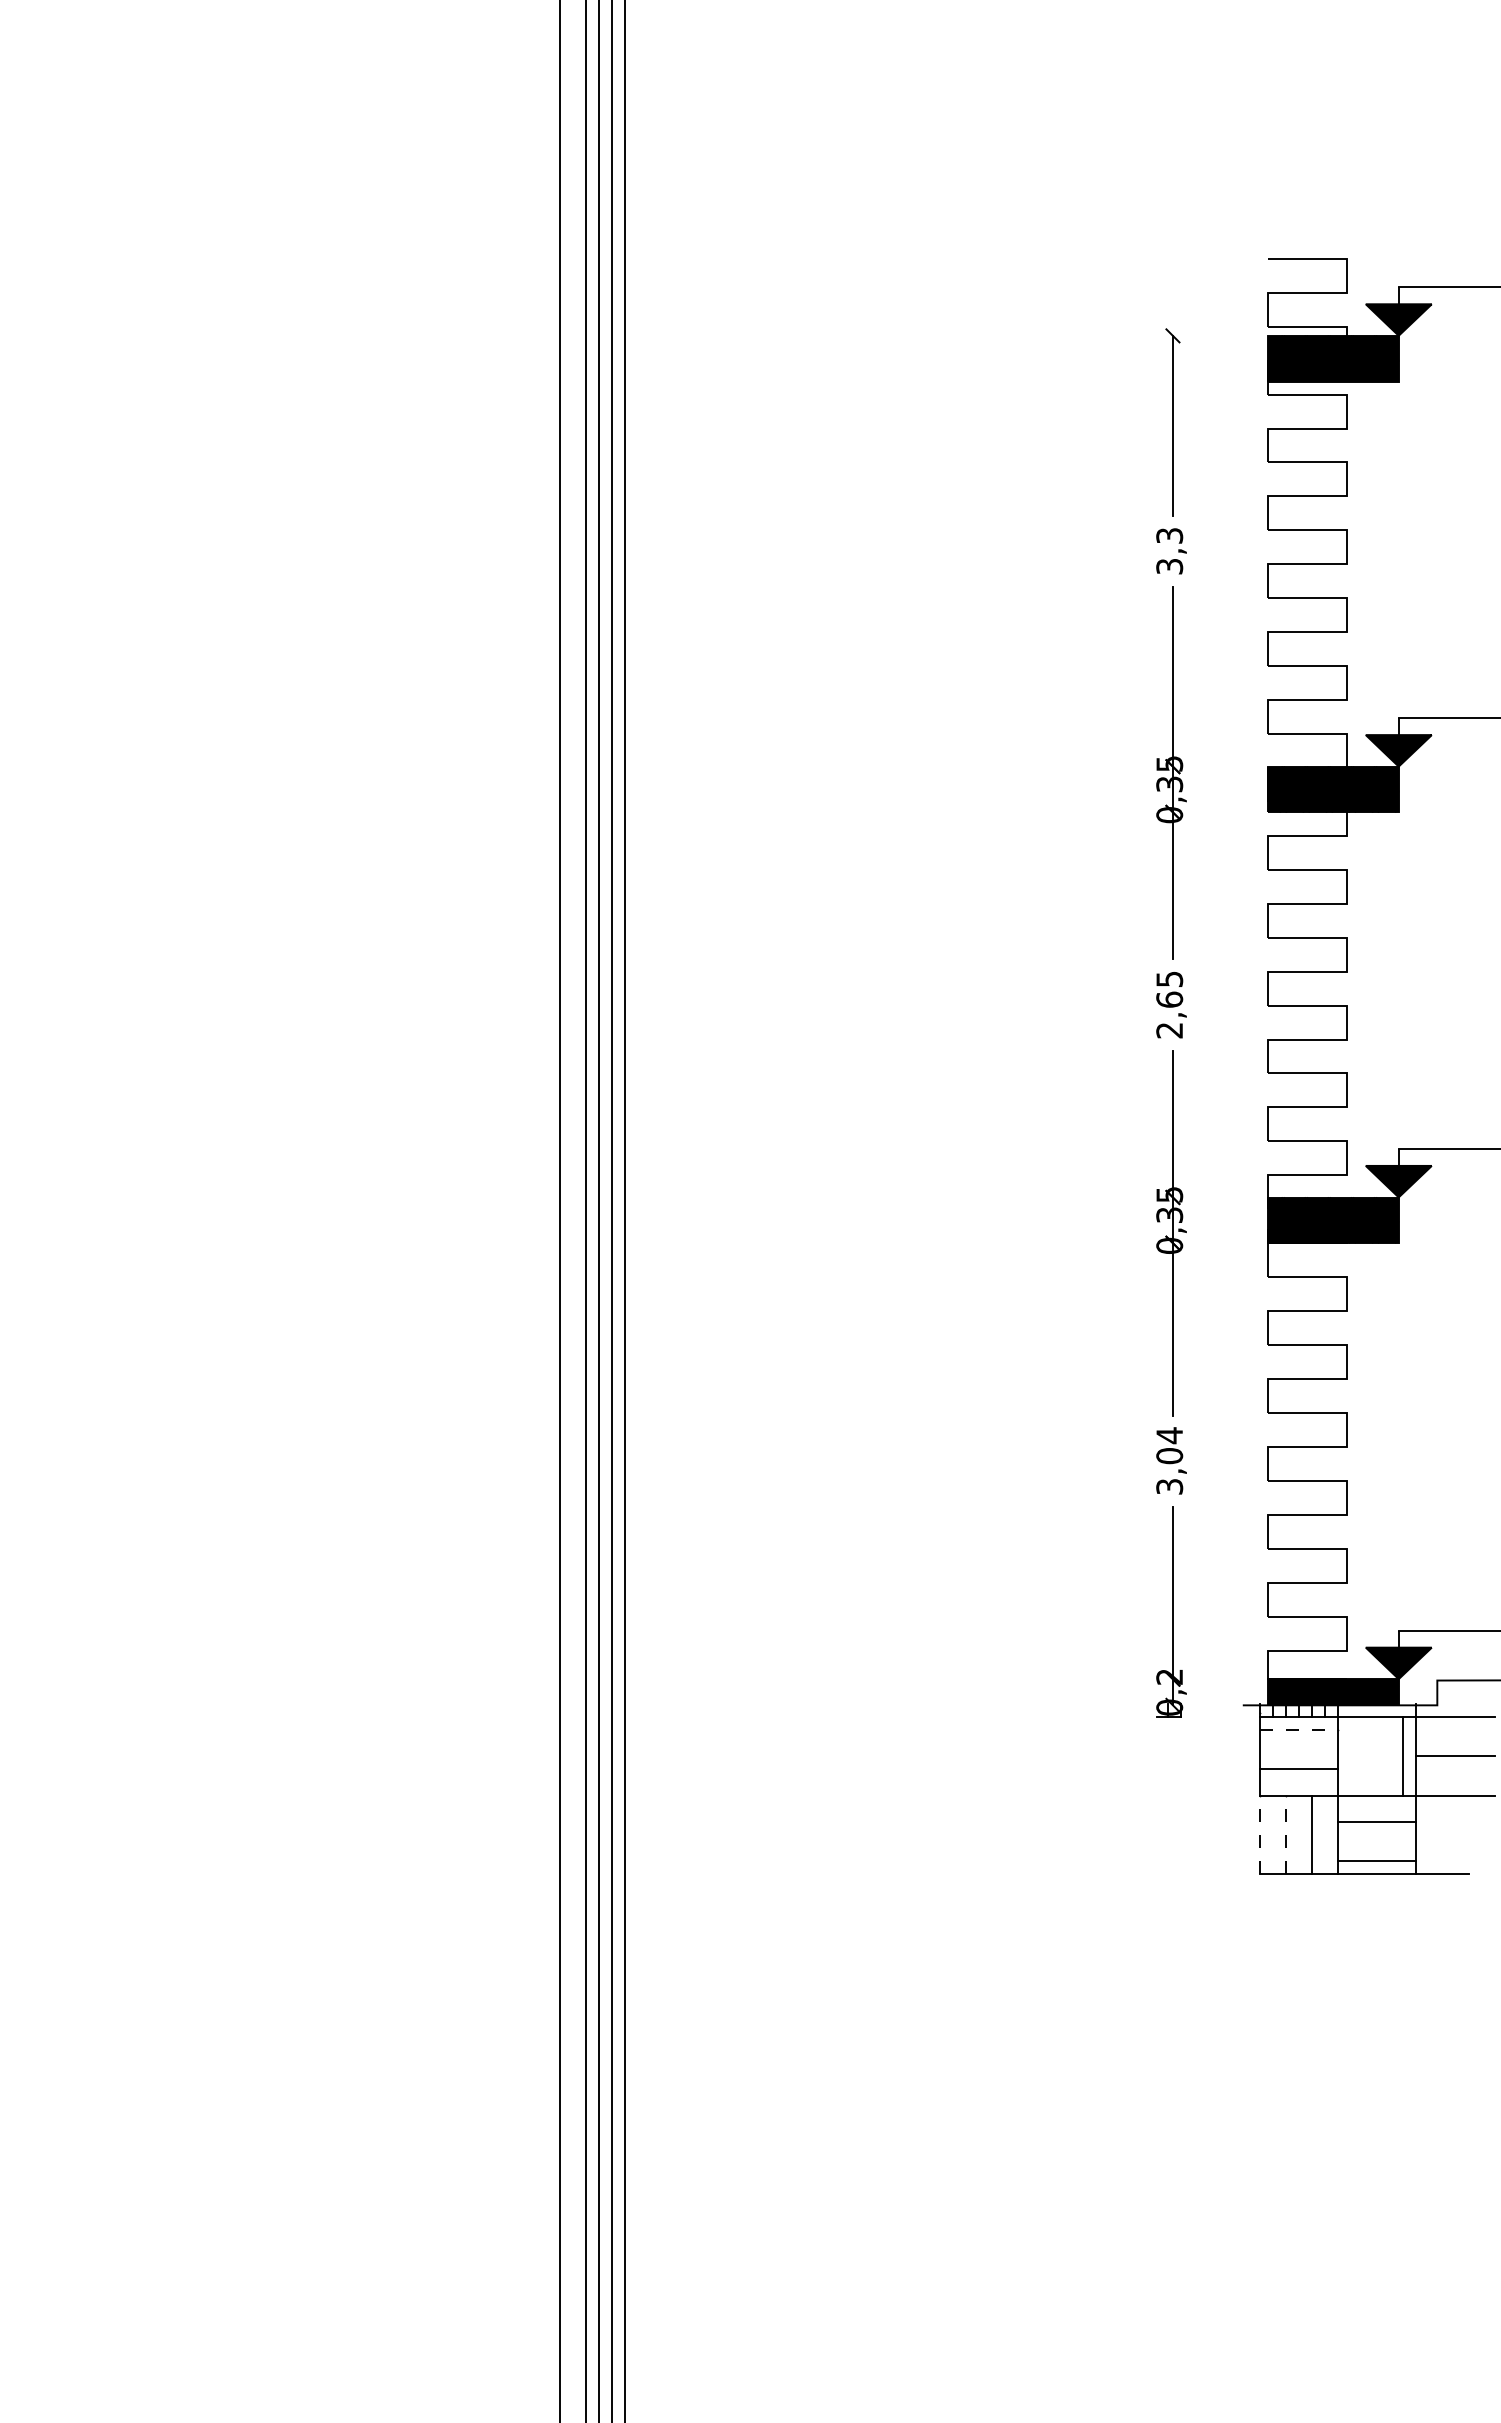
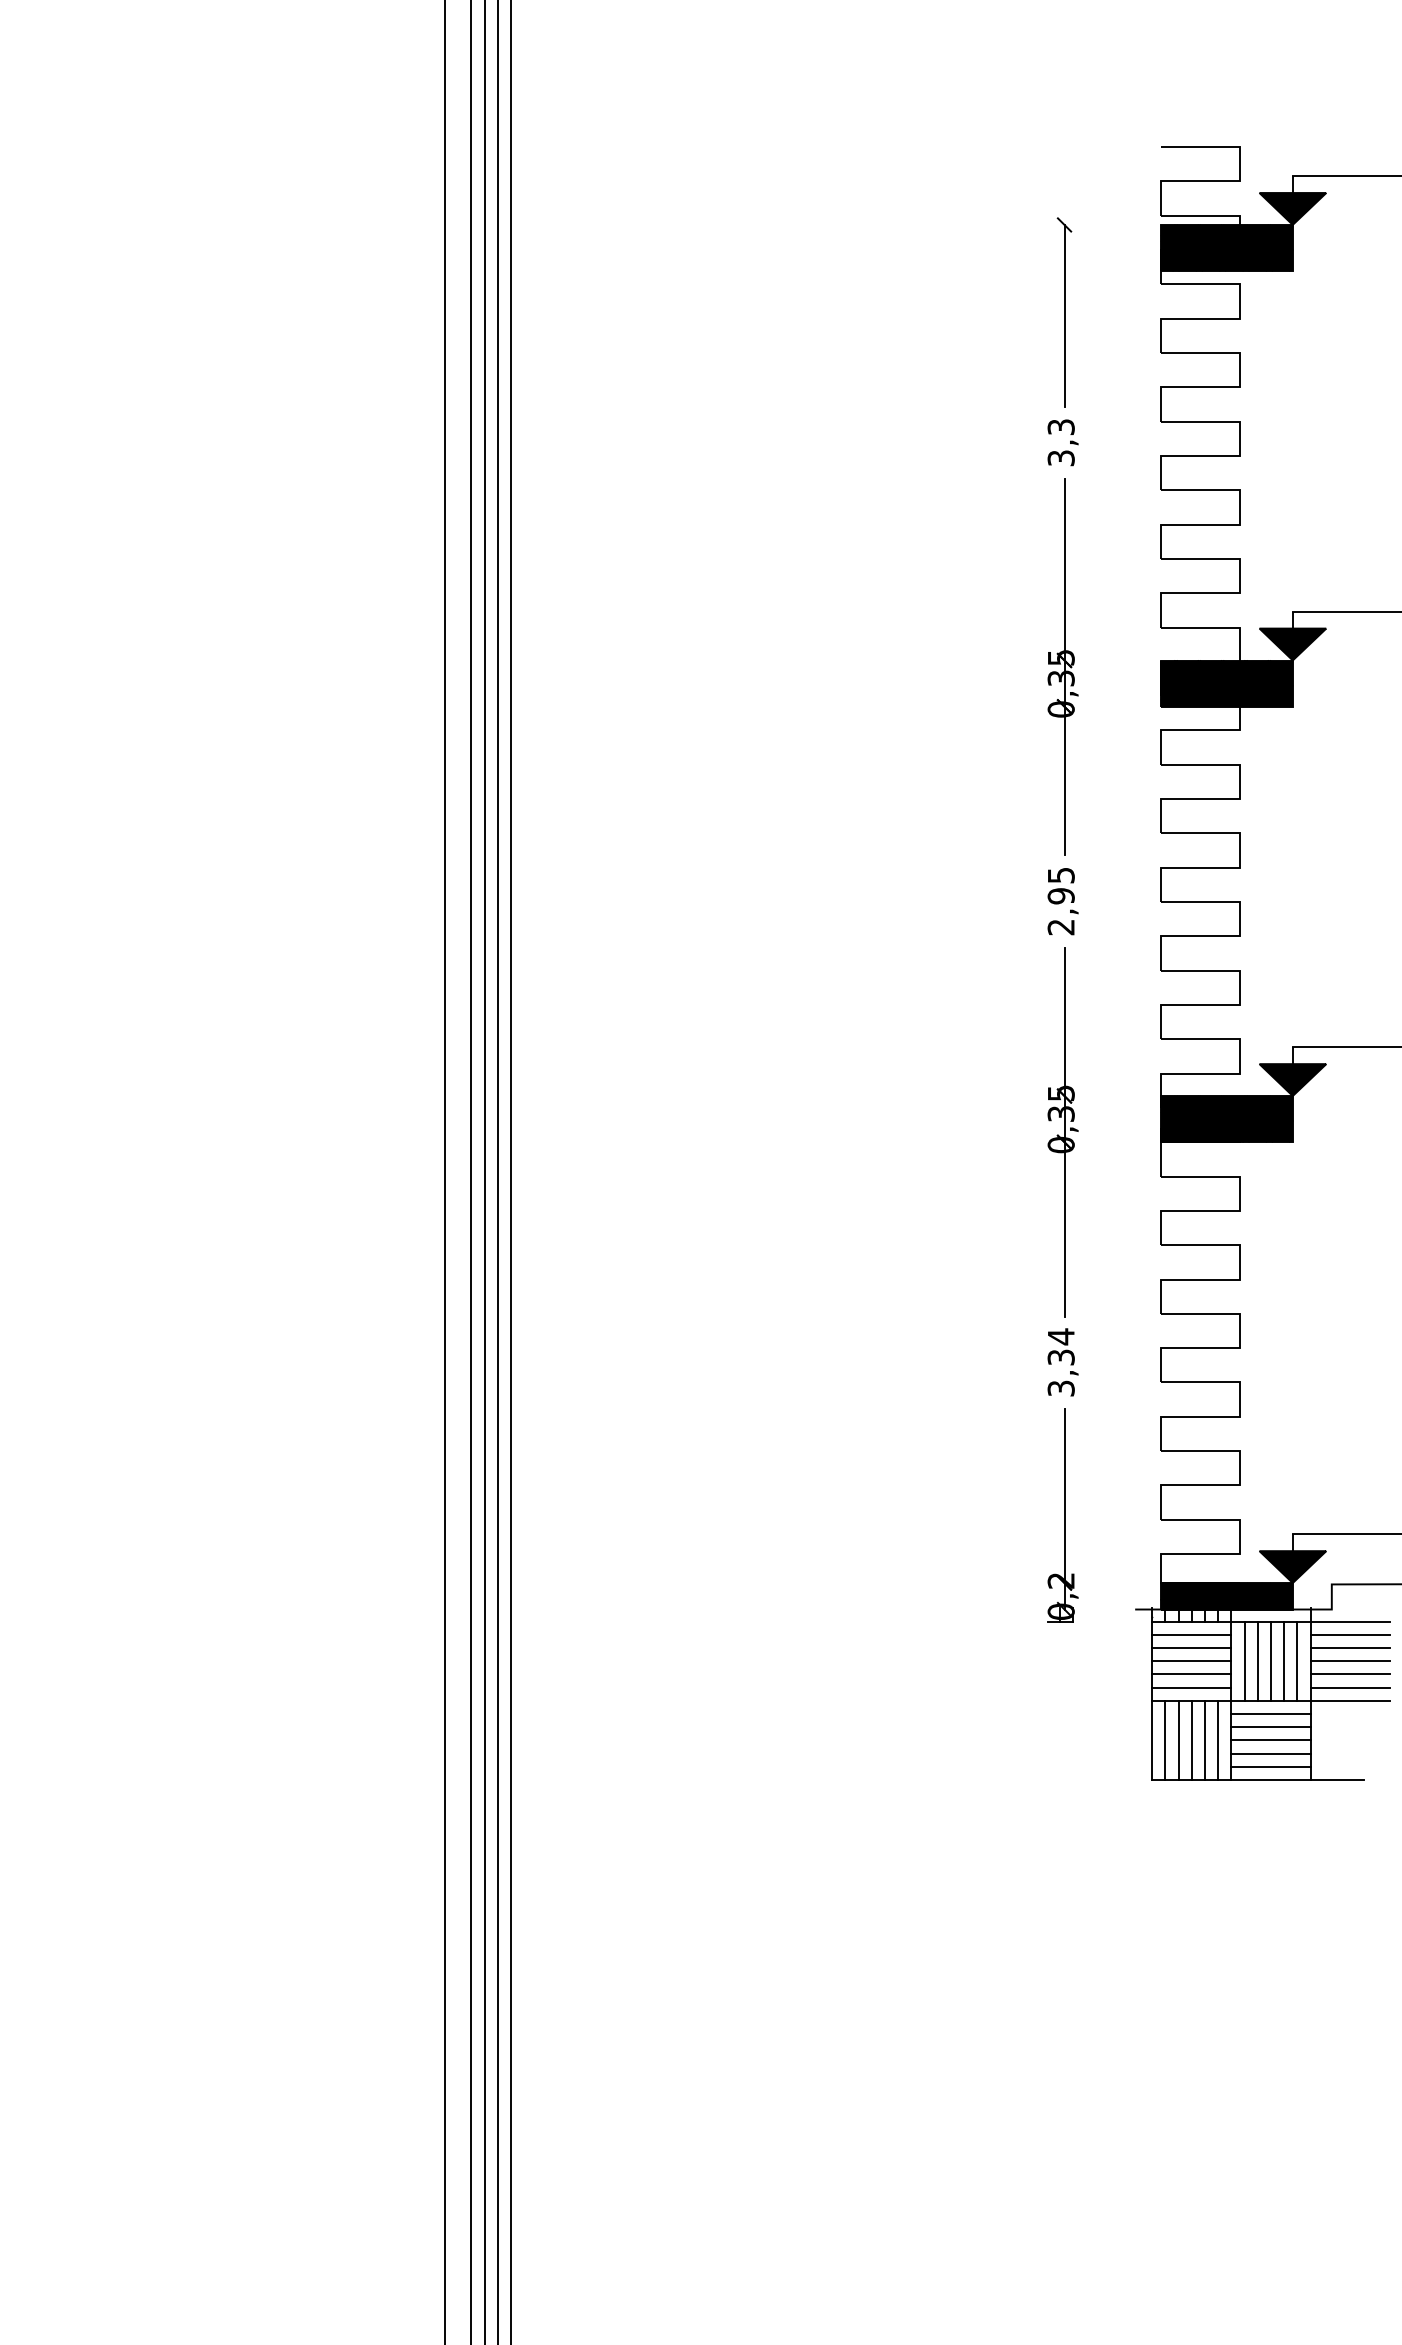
text: (1169, 999) -> (1061, 895), 2,65 -> 2,95
text: (1169, 1456) -> (1061, 1357), 3,04 -> 3,34
line: (1299, 1730) -> (1192, 1634), dashed -> solid
line: (1455, 1730) -> (1350, 1634), added
line: (1298, 1743) -> (1191, 1648), added
line: (1455, 1743) -> (1350, 1648), added
line: (1298, 1756) -> (1191, 1661), added
line: (1351, 1756) -> (1245, 1661), added
line: (1364, 1756) -> (1258, 1661), added
line: (1377, 1756) -> (1271, 1661), added
line: (1390, 1756) -> (1284, 1661), added
line: (1455, 1769) -> (1350, 1674), added
line: (1298, 1782) -> (1191, 1687), added
line: (1455, 1782) -> (1350, 1687), added
line: (1376, 1808) -> (1270, 1713), added
line: (1259, 1834) -> (1152, 1740), dashed -> solid
line: (1272, 1834) -> (1165, 1740), added
line: (1285, 1834) -> (1178, 1740), dashed -> solid
line: (1298, 1834) -> (1191, 1740), added
line: (1324, 1834) -> (1217, 1740), added
line: (1376, 1834) -> (1270, 1740), added
line: (1376, 1847) -> (1270, 1753), added

